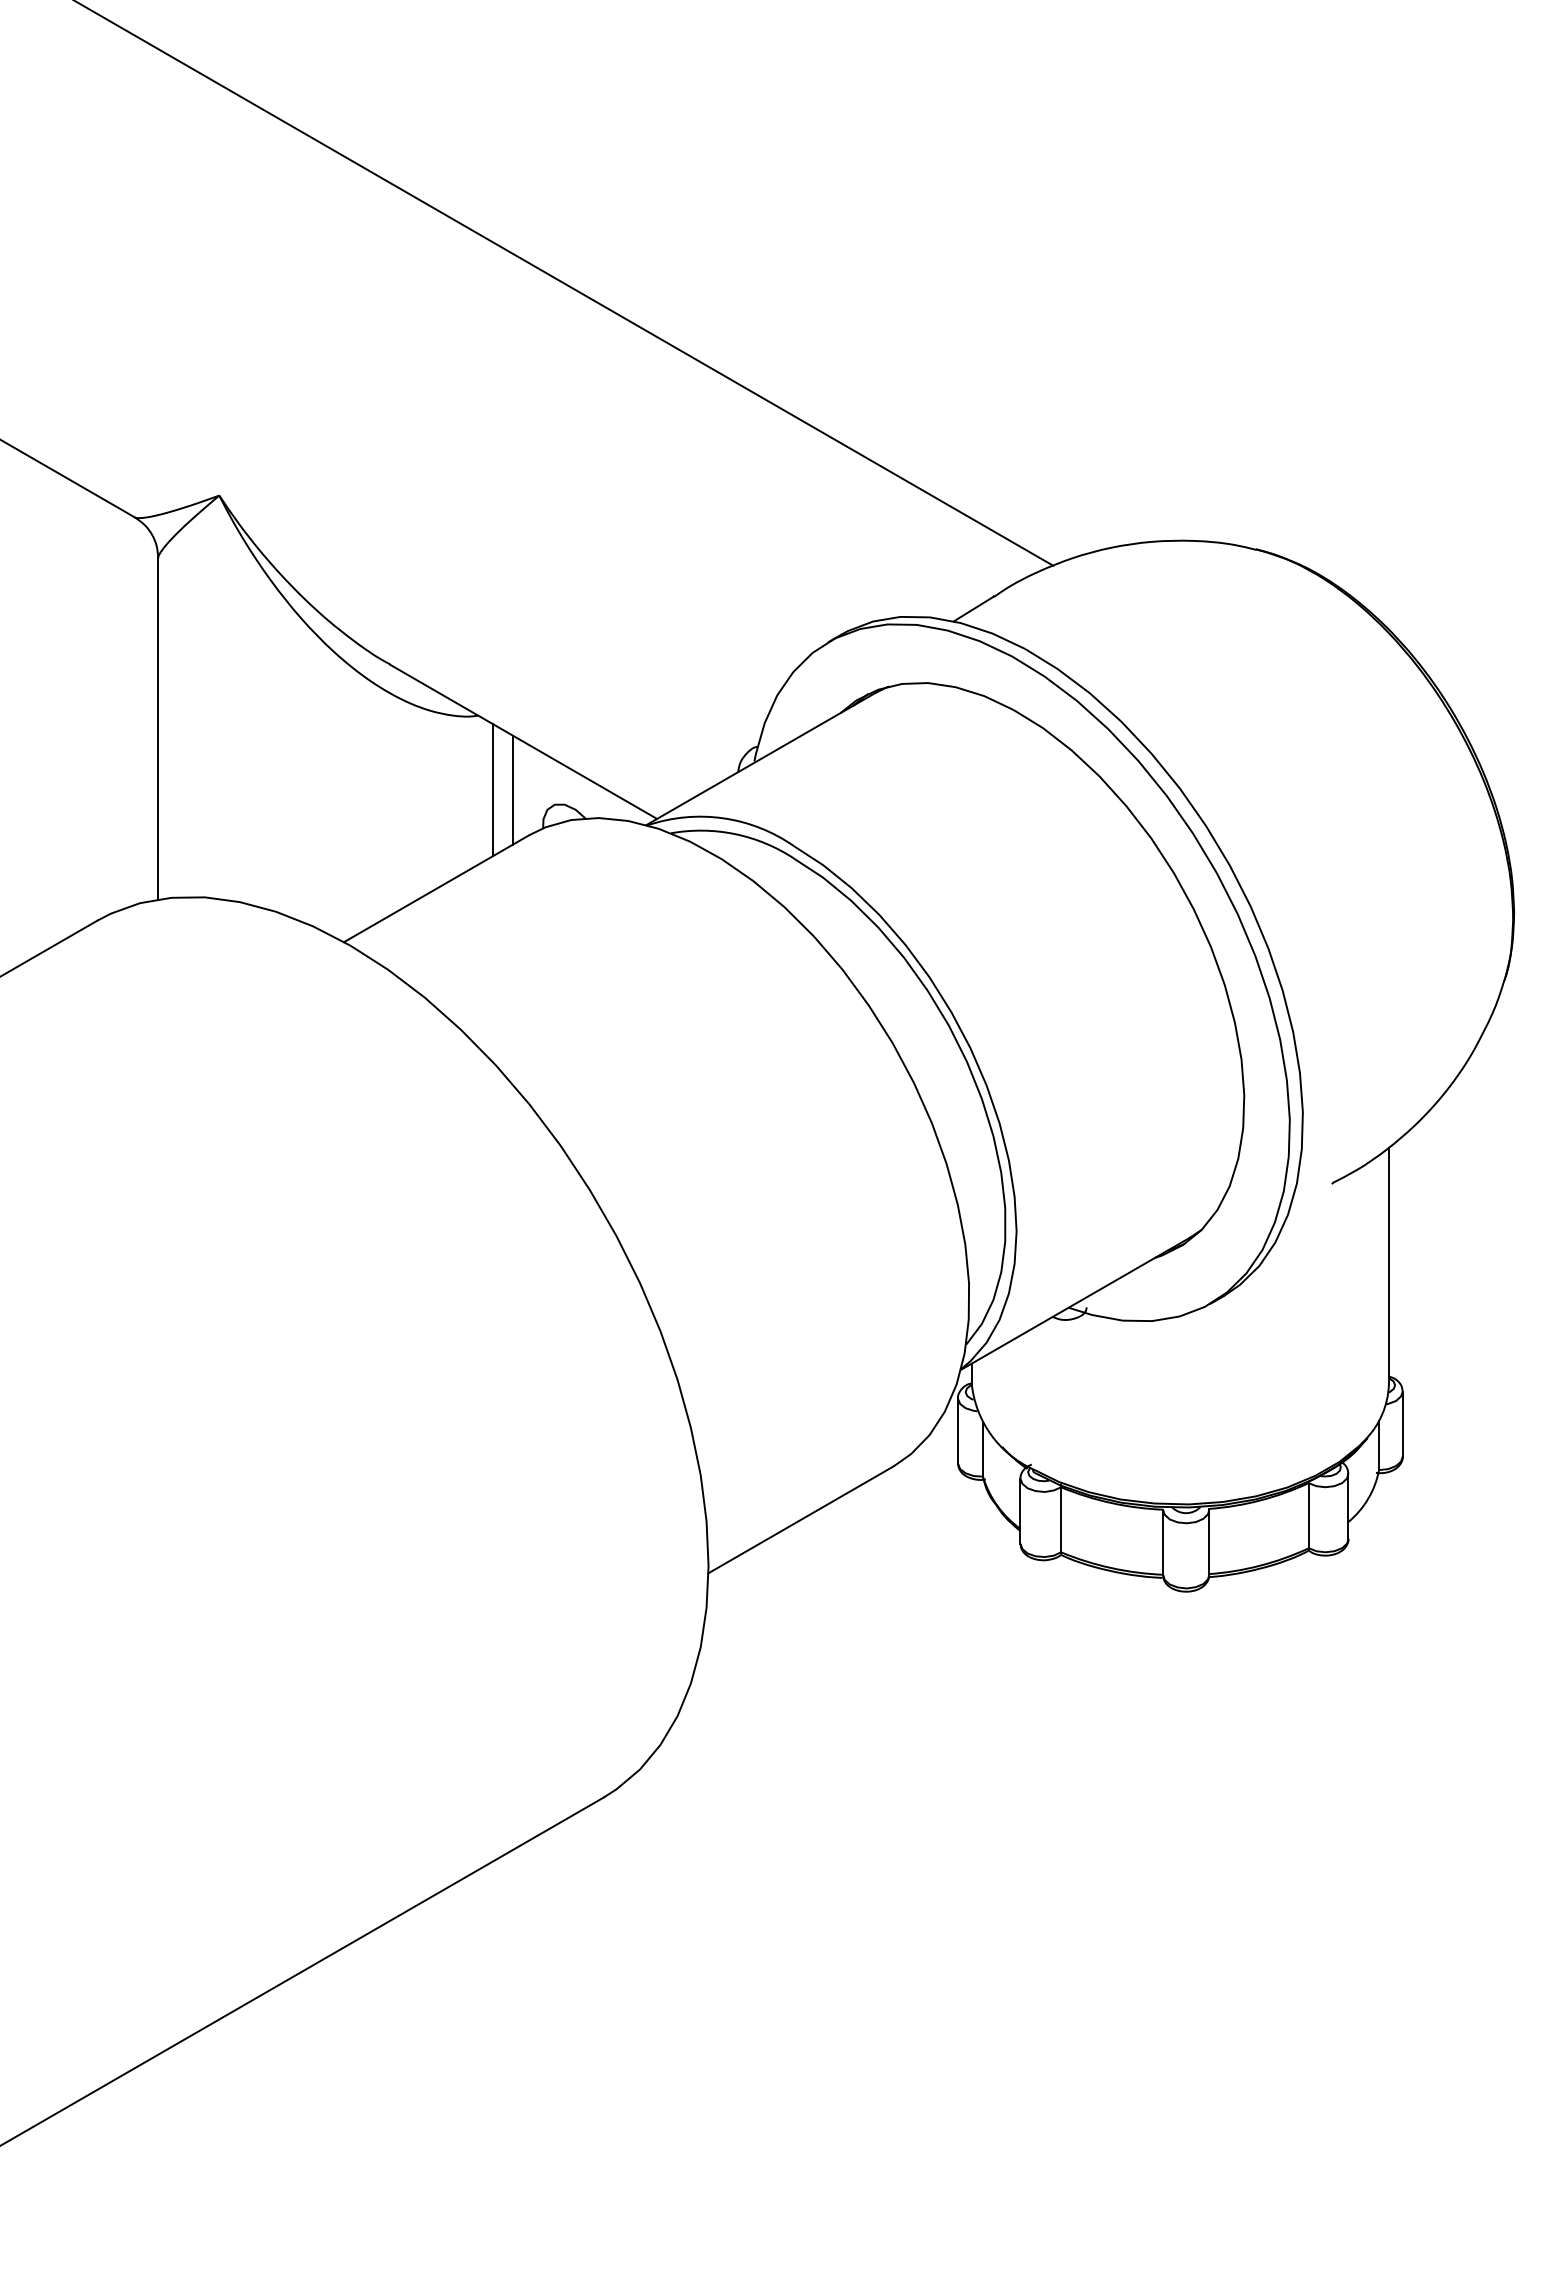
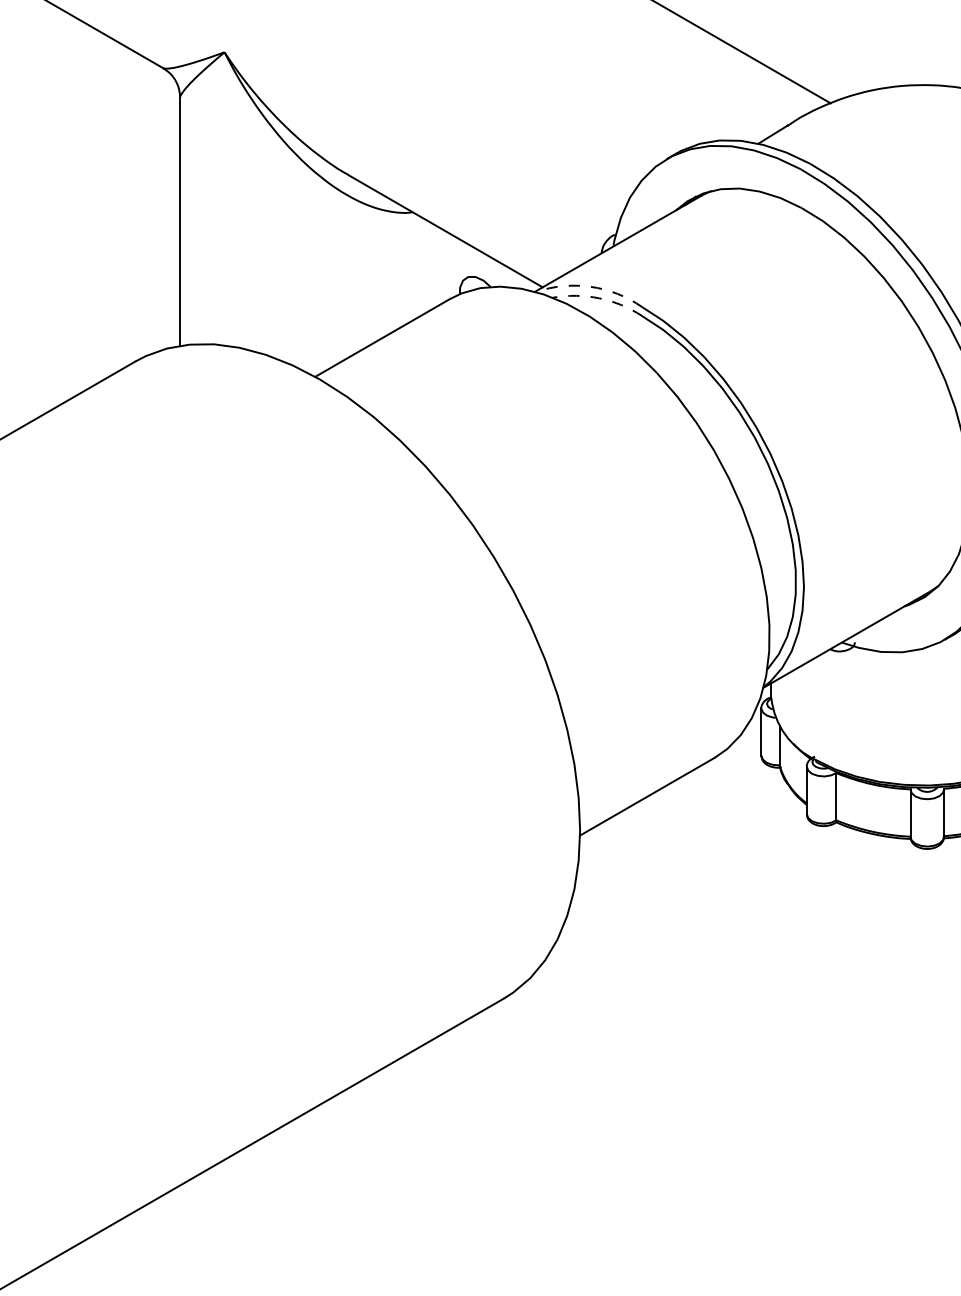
line: (512, 789) -> (437, 265), removed
line: (492, 790) -> (423, 266), removed
arc: (723, 818) -> (590, 287), solid -> dashed
arc: (735, 834) -> (599, 298), solid -> dashed

